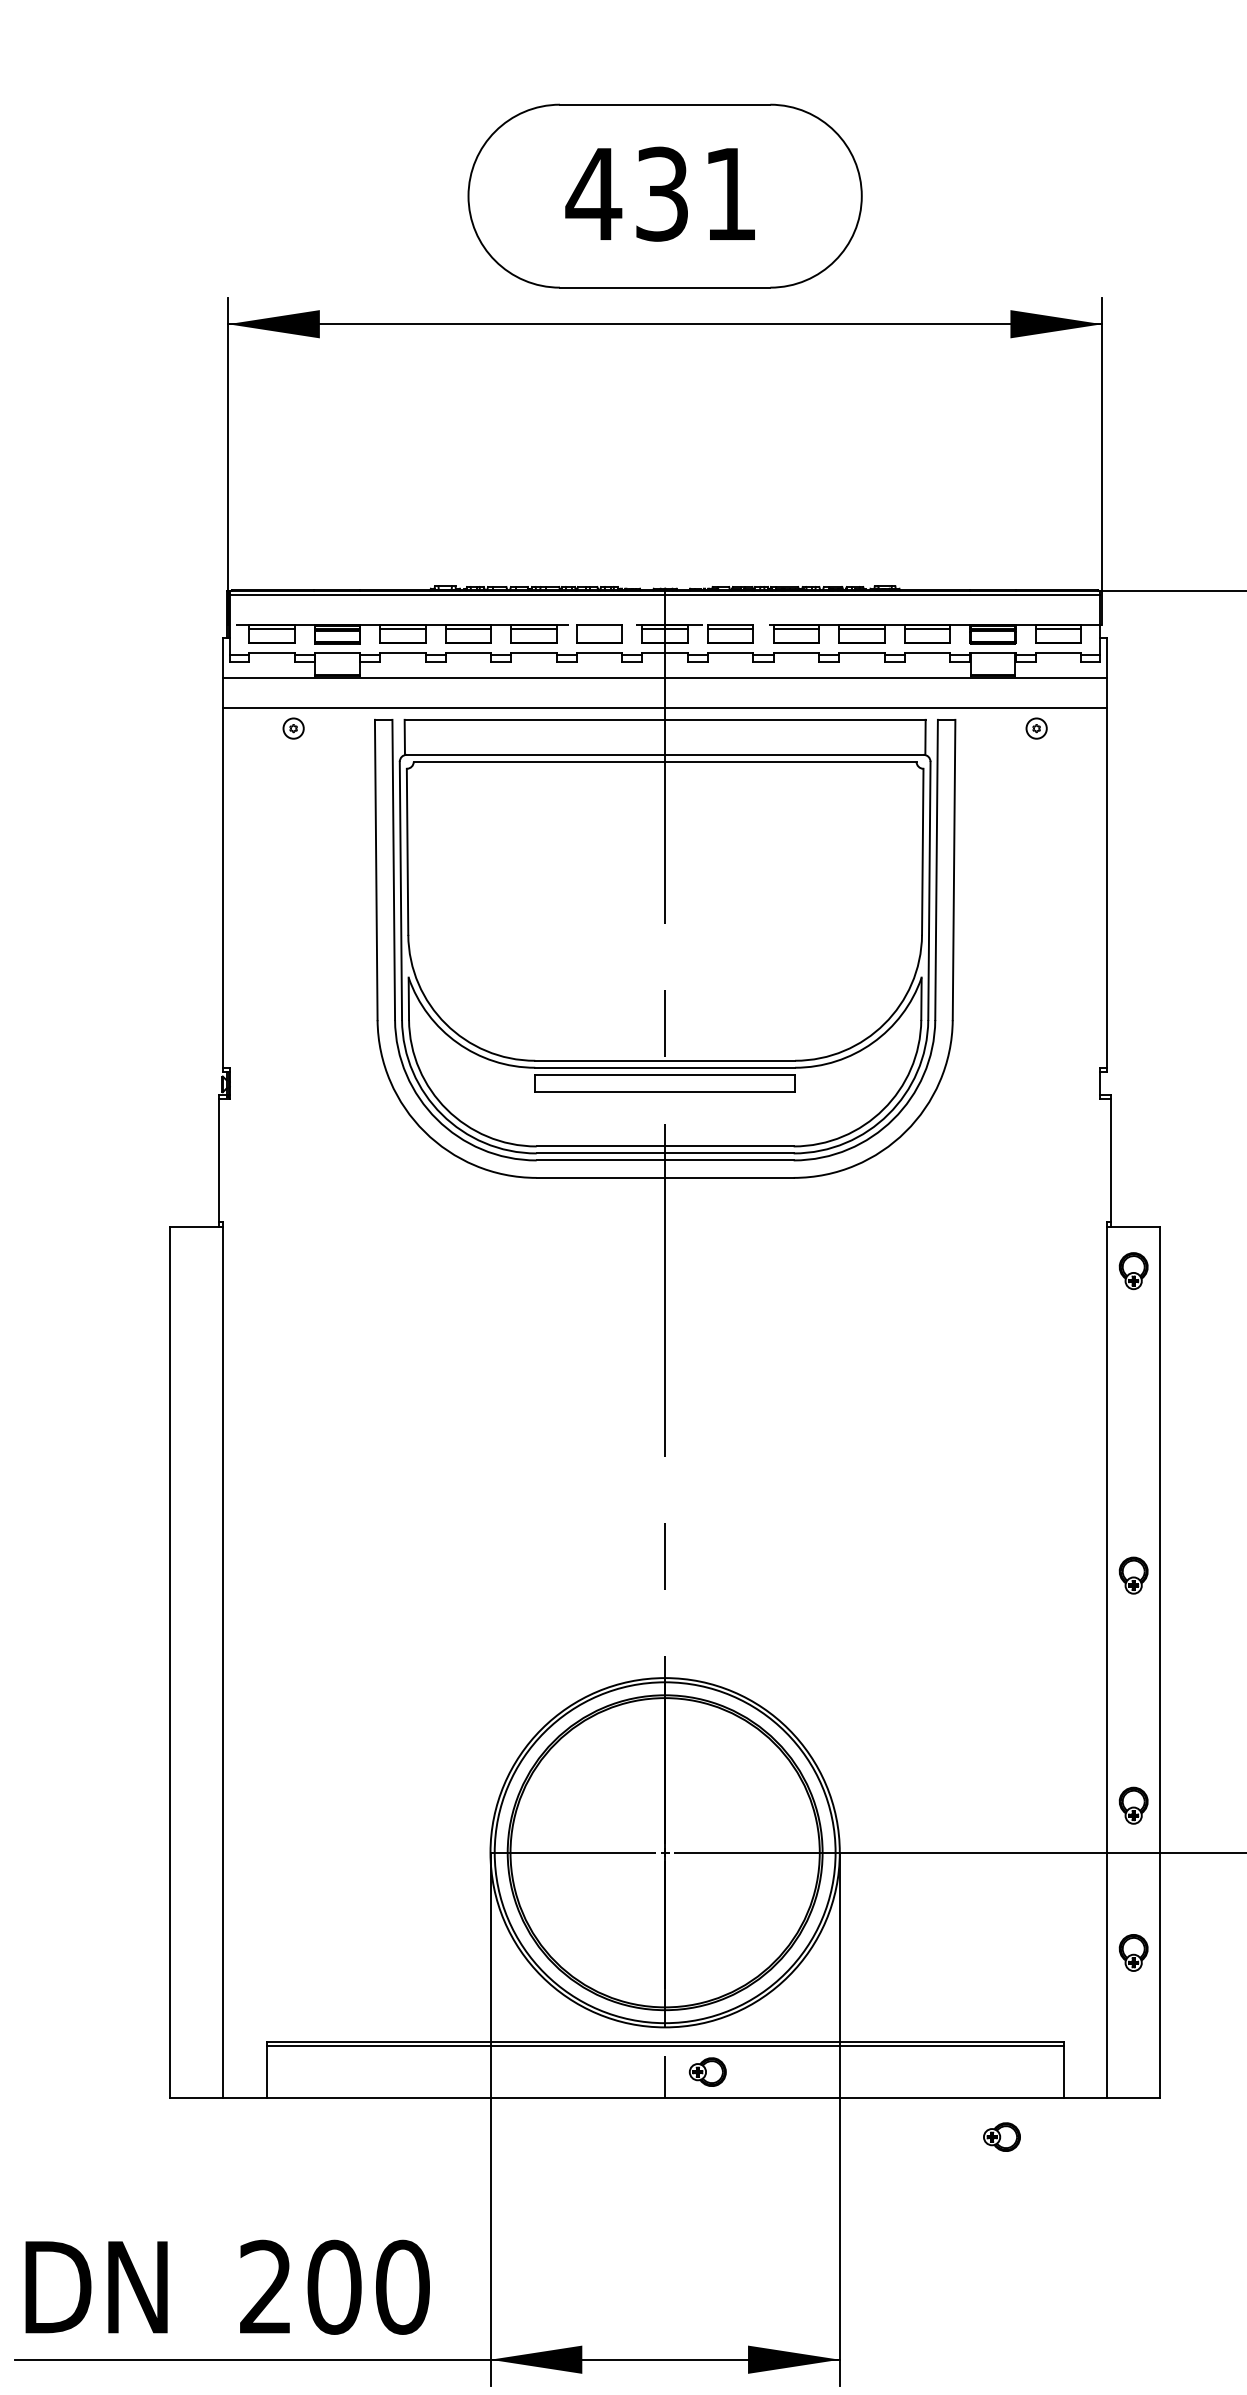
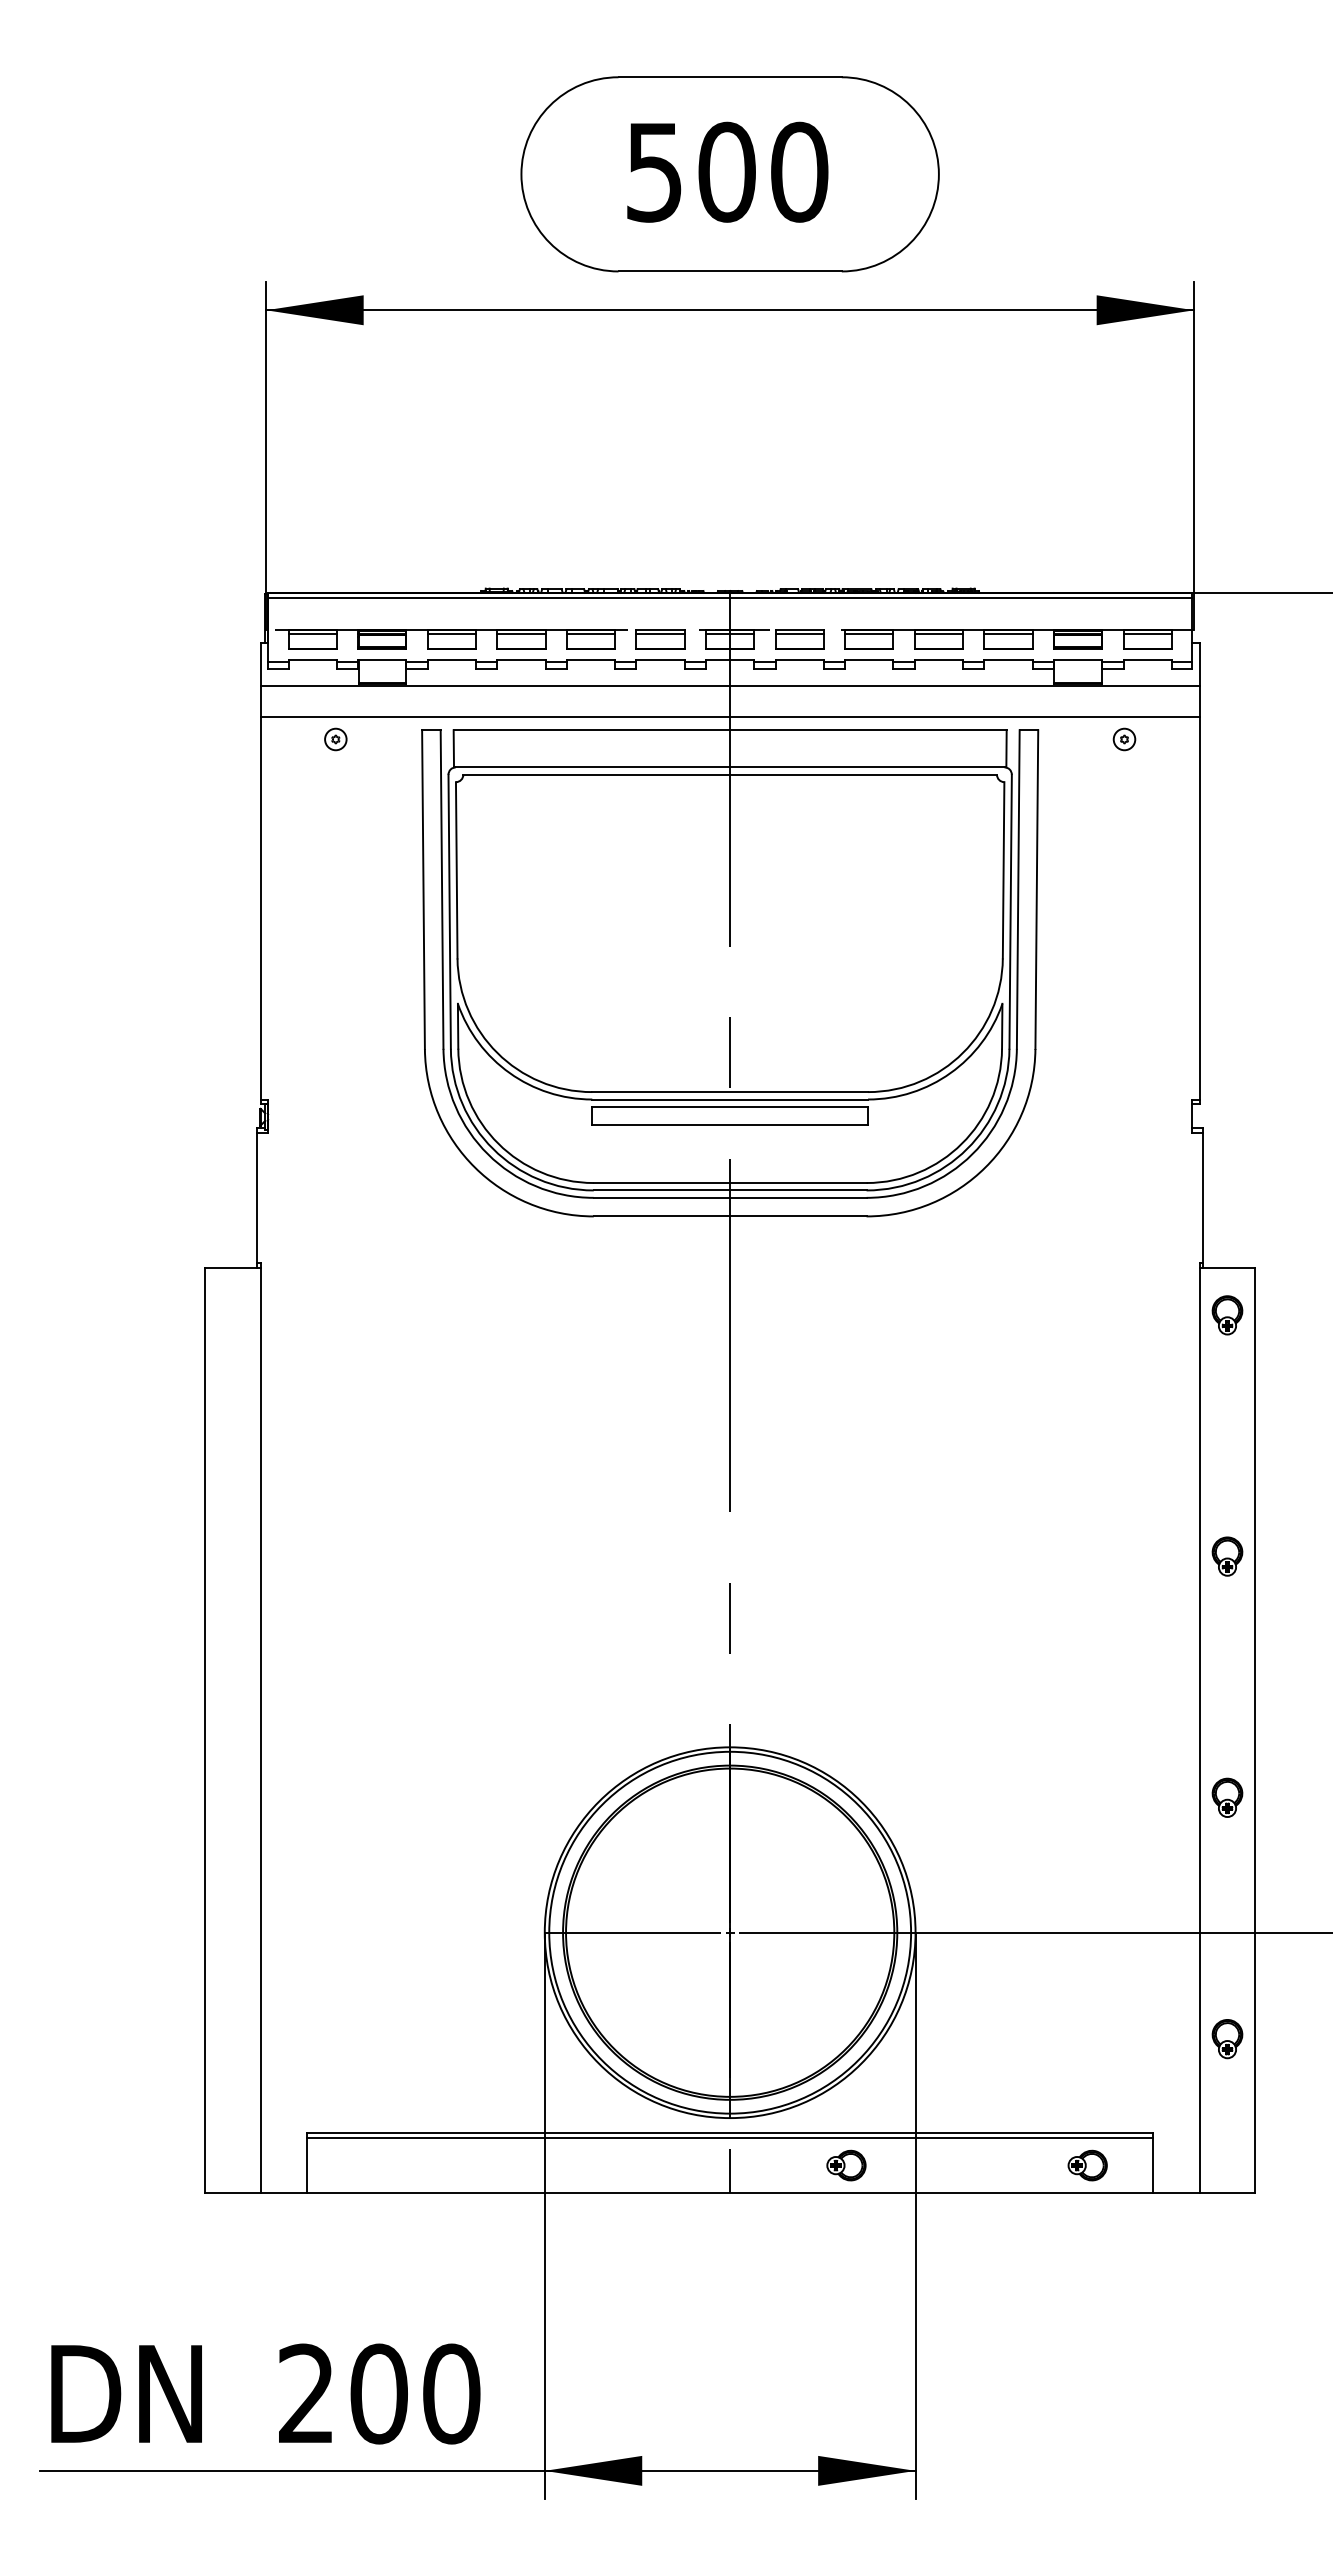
text: (661, 193) -> (726, 171), 431 -> 500
line: (599, 628) -> (660, 633), added
part: (1133, 1575) -> (1227, 1556), moved
part: (1133, 1805) -> (1227, 1797), moved
part: (707, 2072) -> (846, 2165), moved
part: (1001, 2137) -> (1087, 2165), moved

